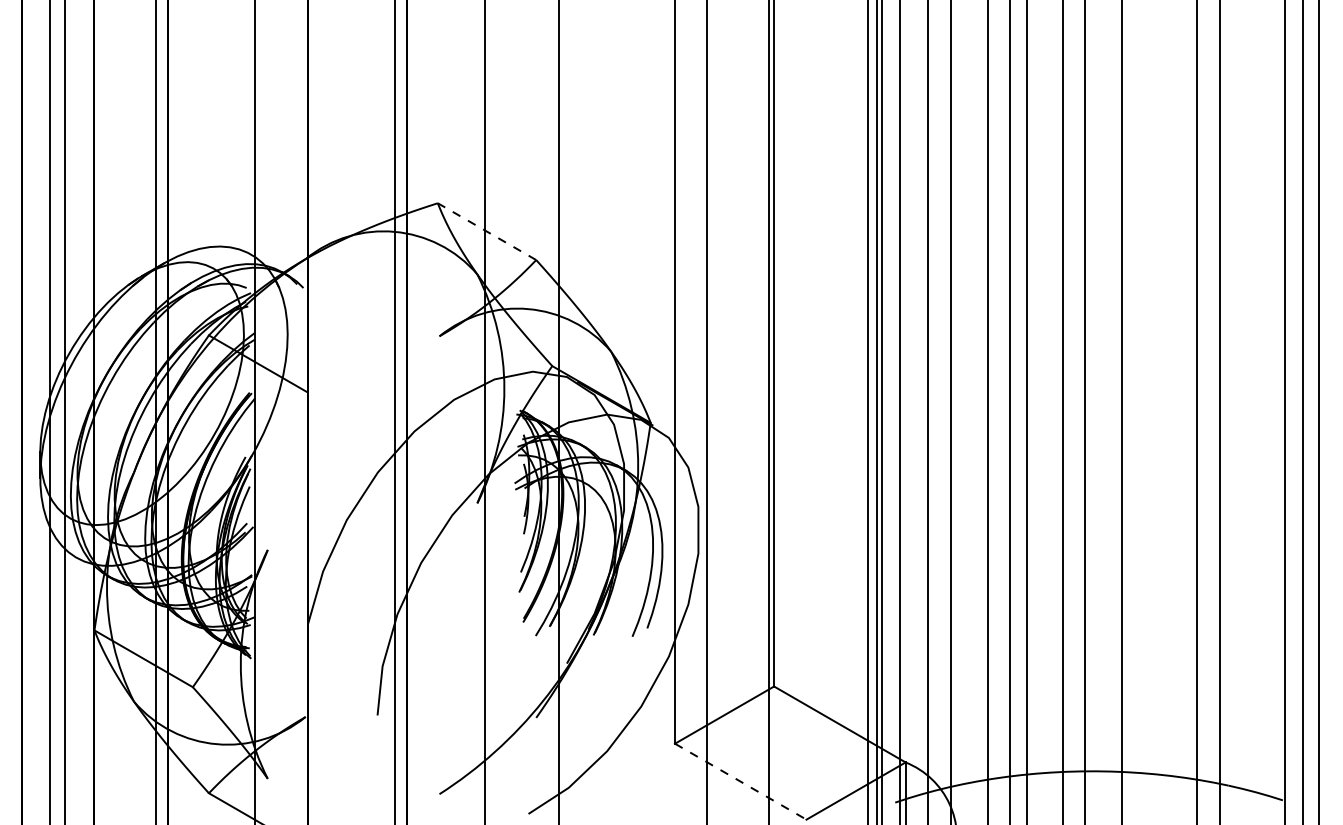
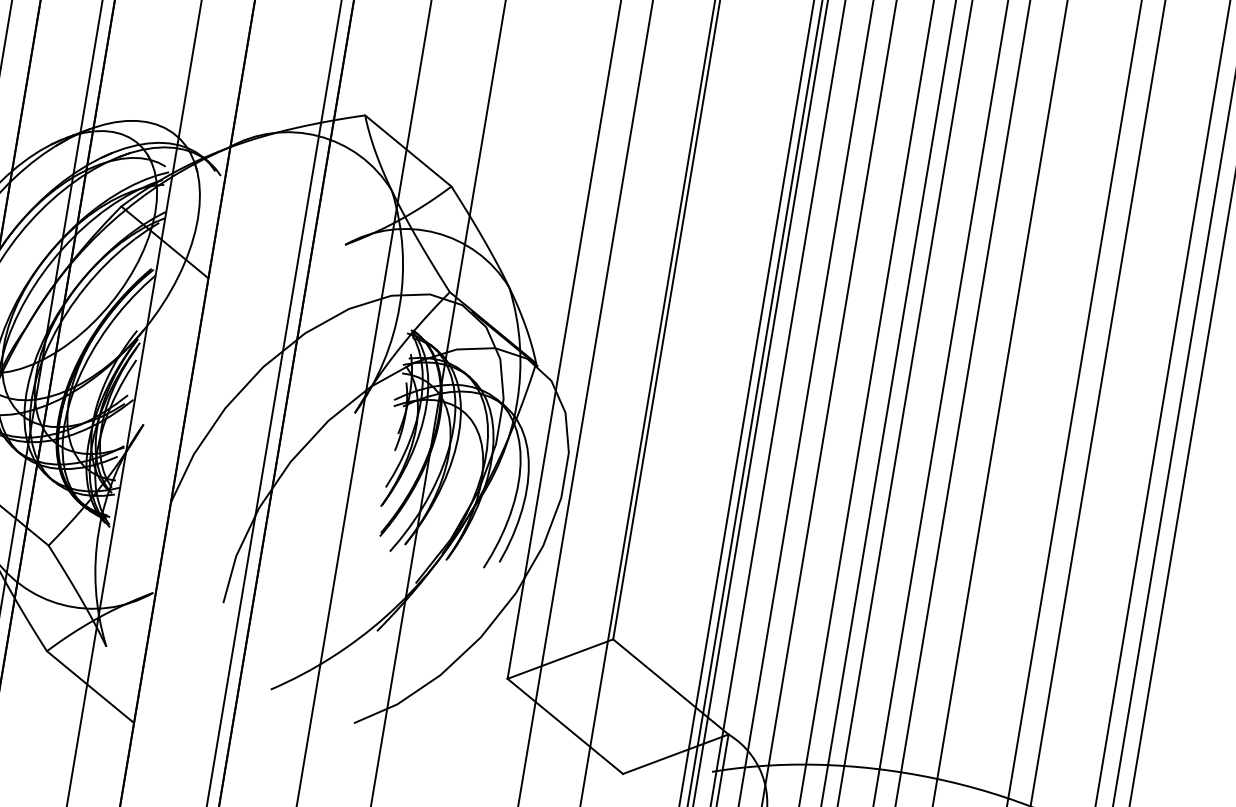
line: (487, 231) -> (408, 150), dashed -> solid
line: (740, 781) -> (565, 726), dashed -> solid

